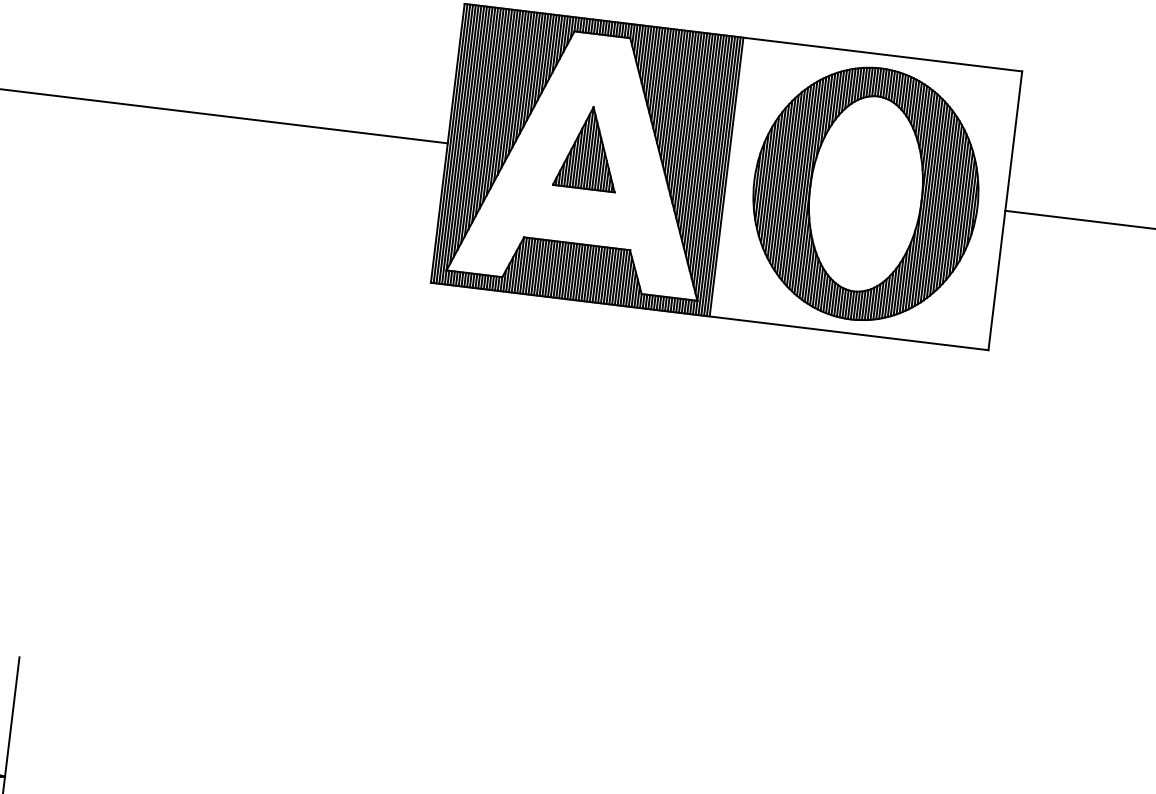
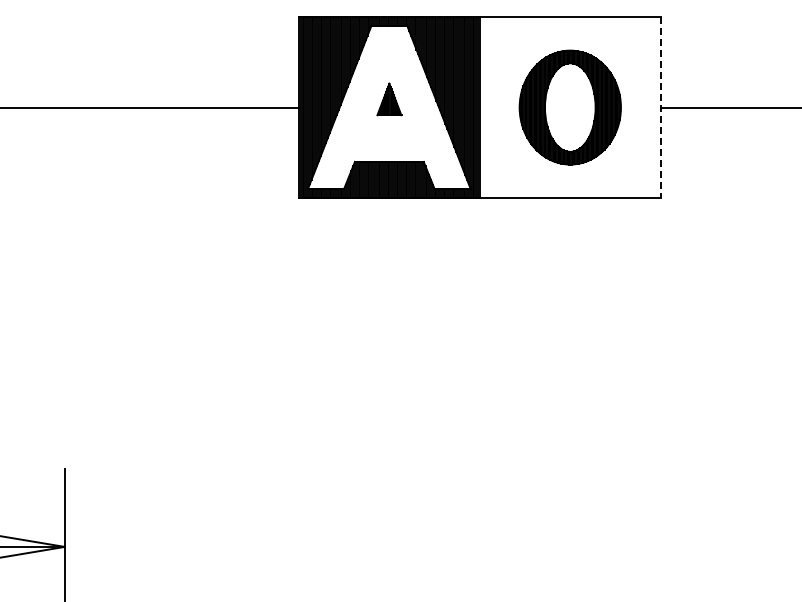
part: (588, 147) -> (389, 99), size x0.6
part: (866, 193) -> (570, 107), size x0.7
line: (1004, 212) -> (660, 108), solid -> dashed

